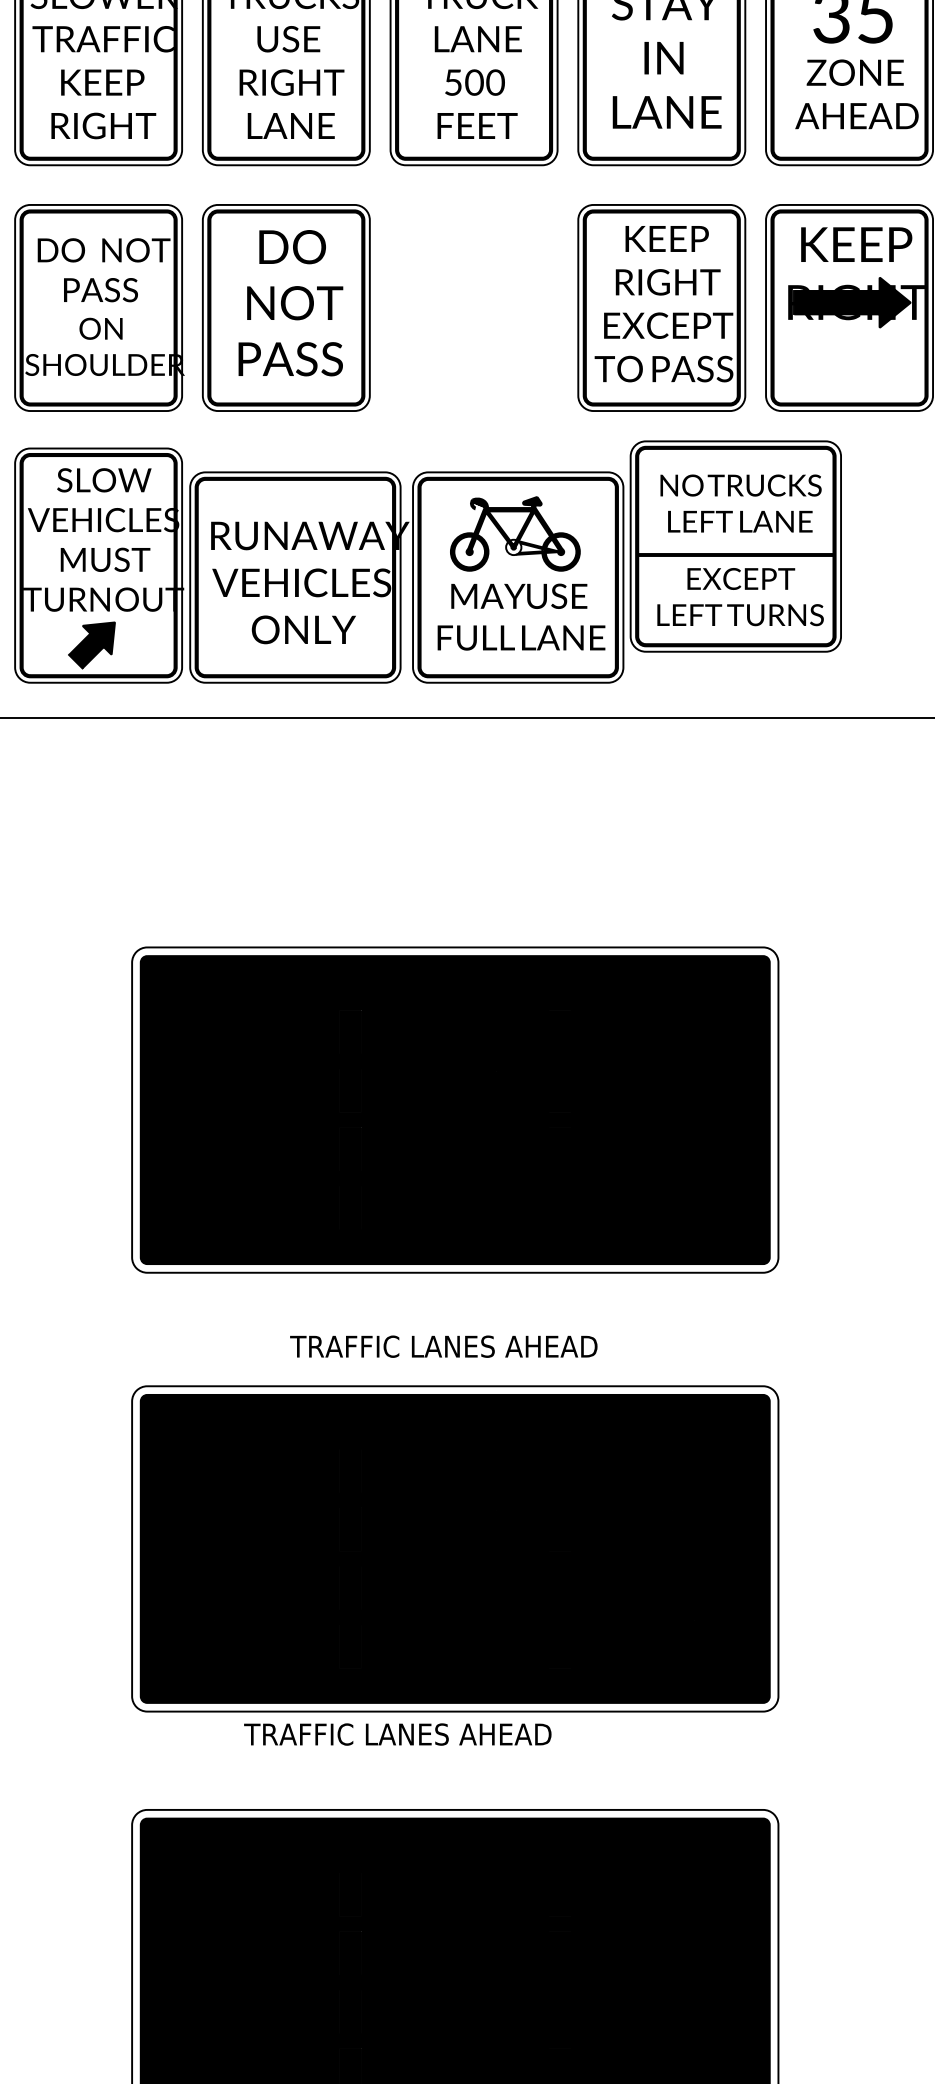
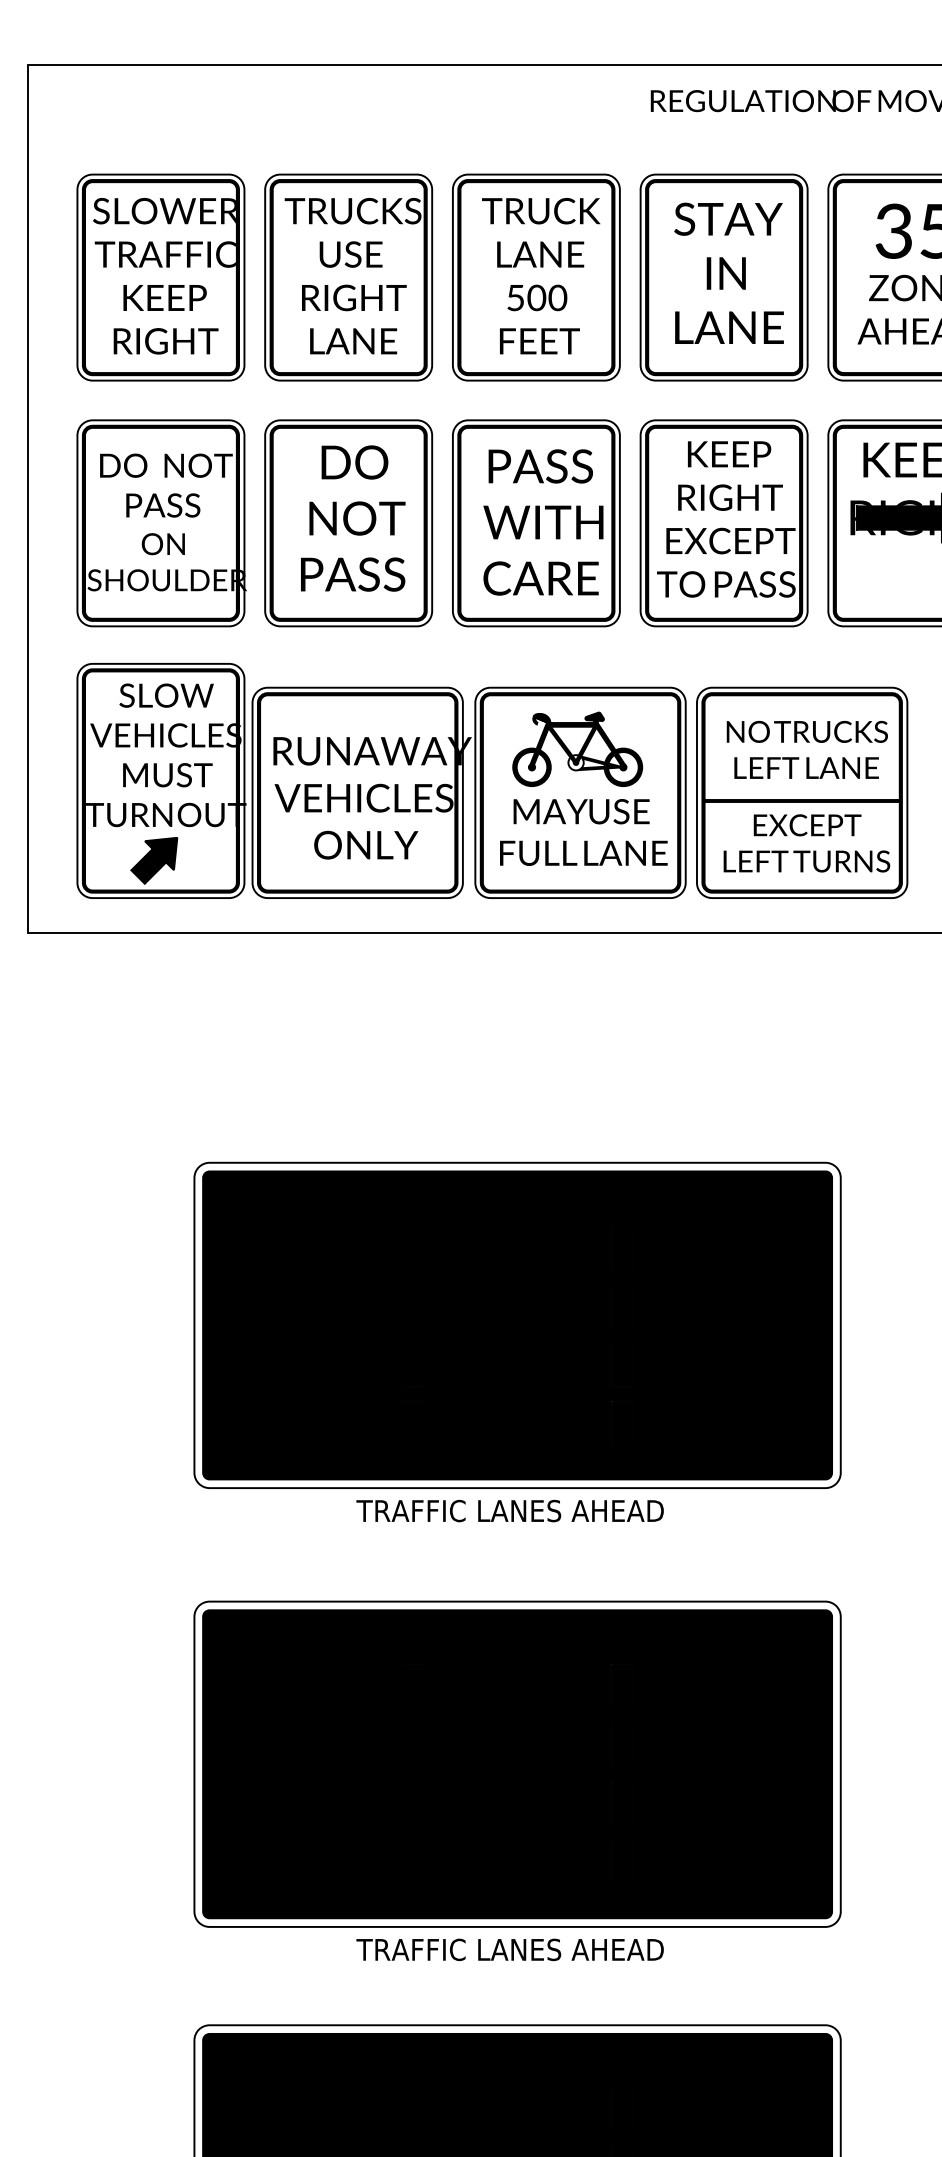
part: (474, 308) -> (536, 523), added
part: (736, 546) -> (802, 792), moved
text: (443, 1346) -> (509, 1510), moved
text: (397, 1734) -> (509, 1949), moved

